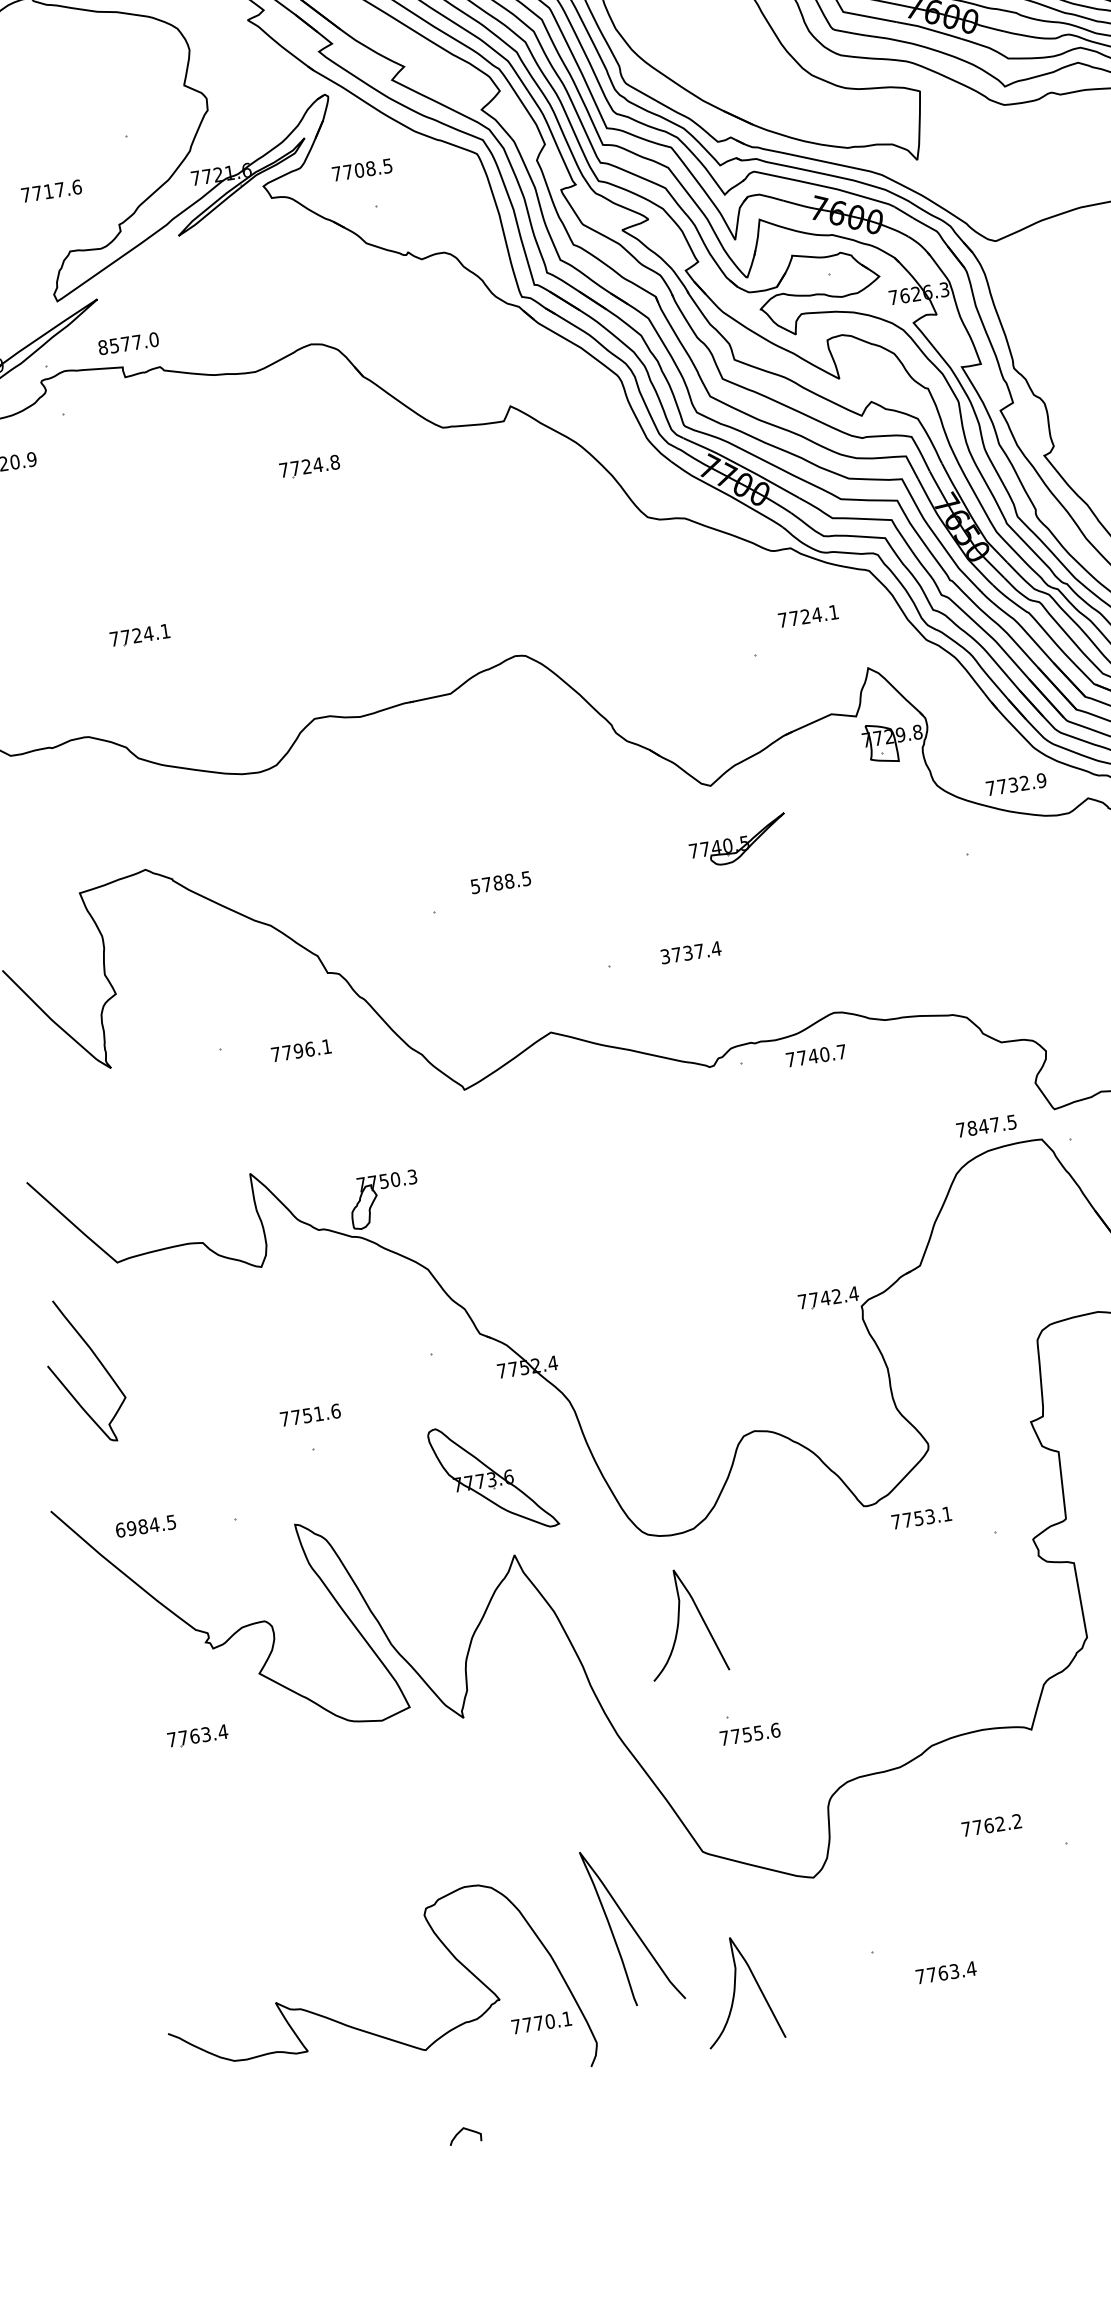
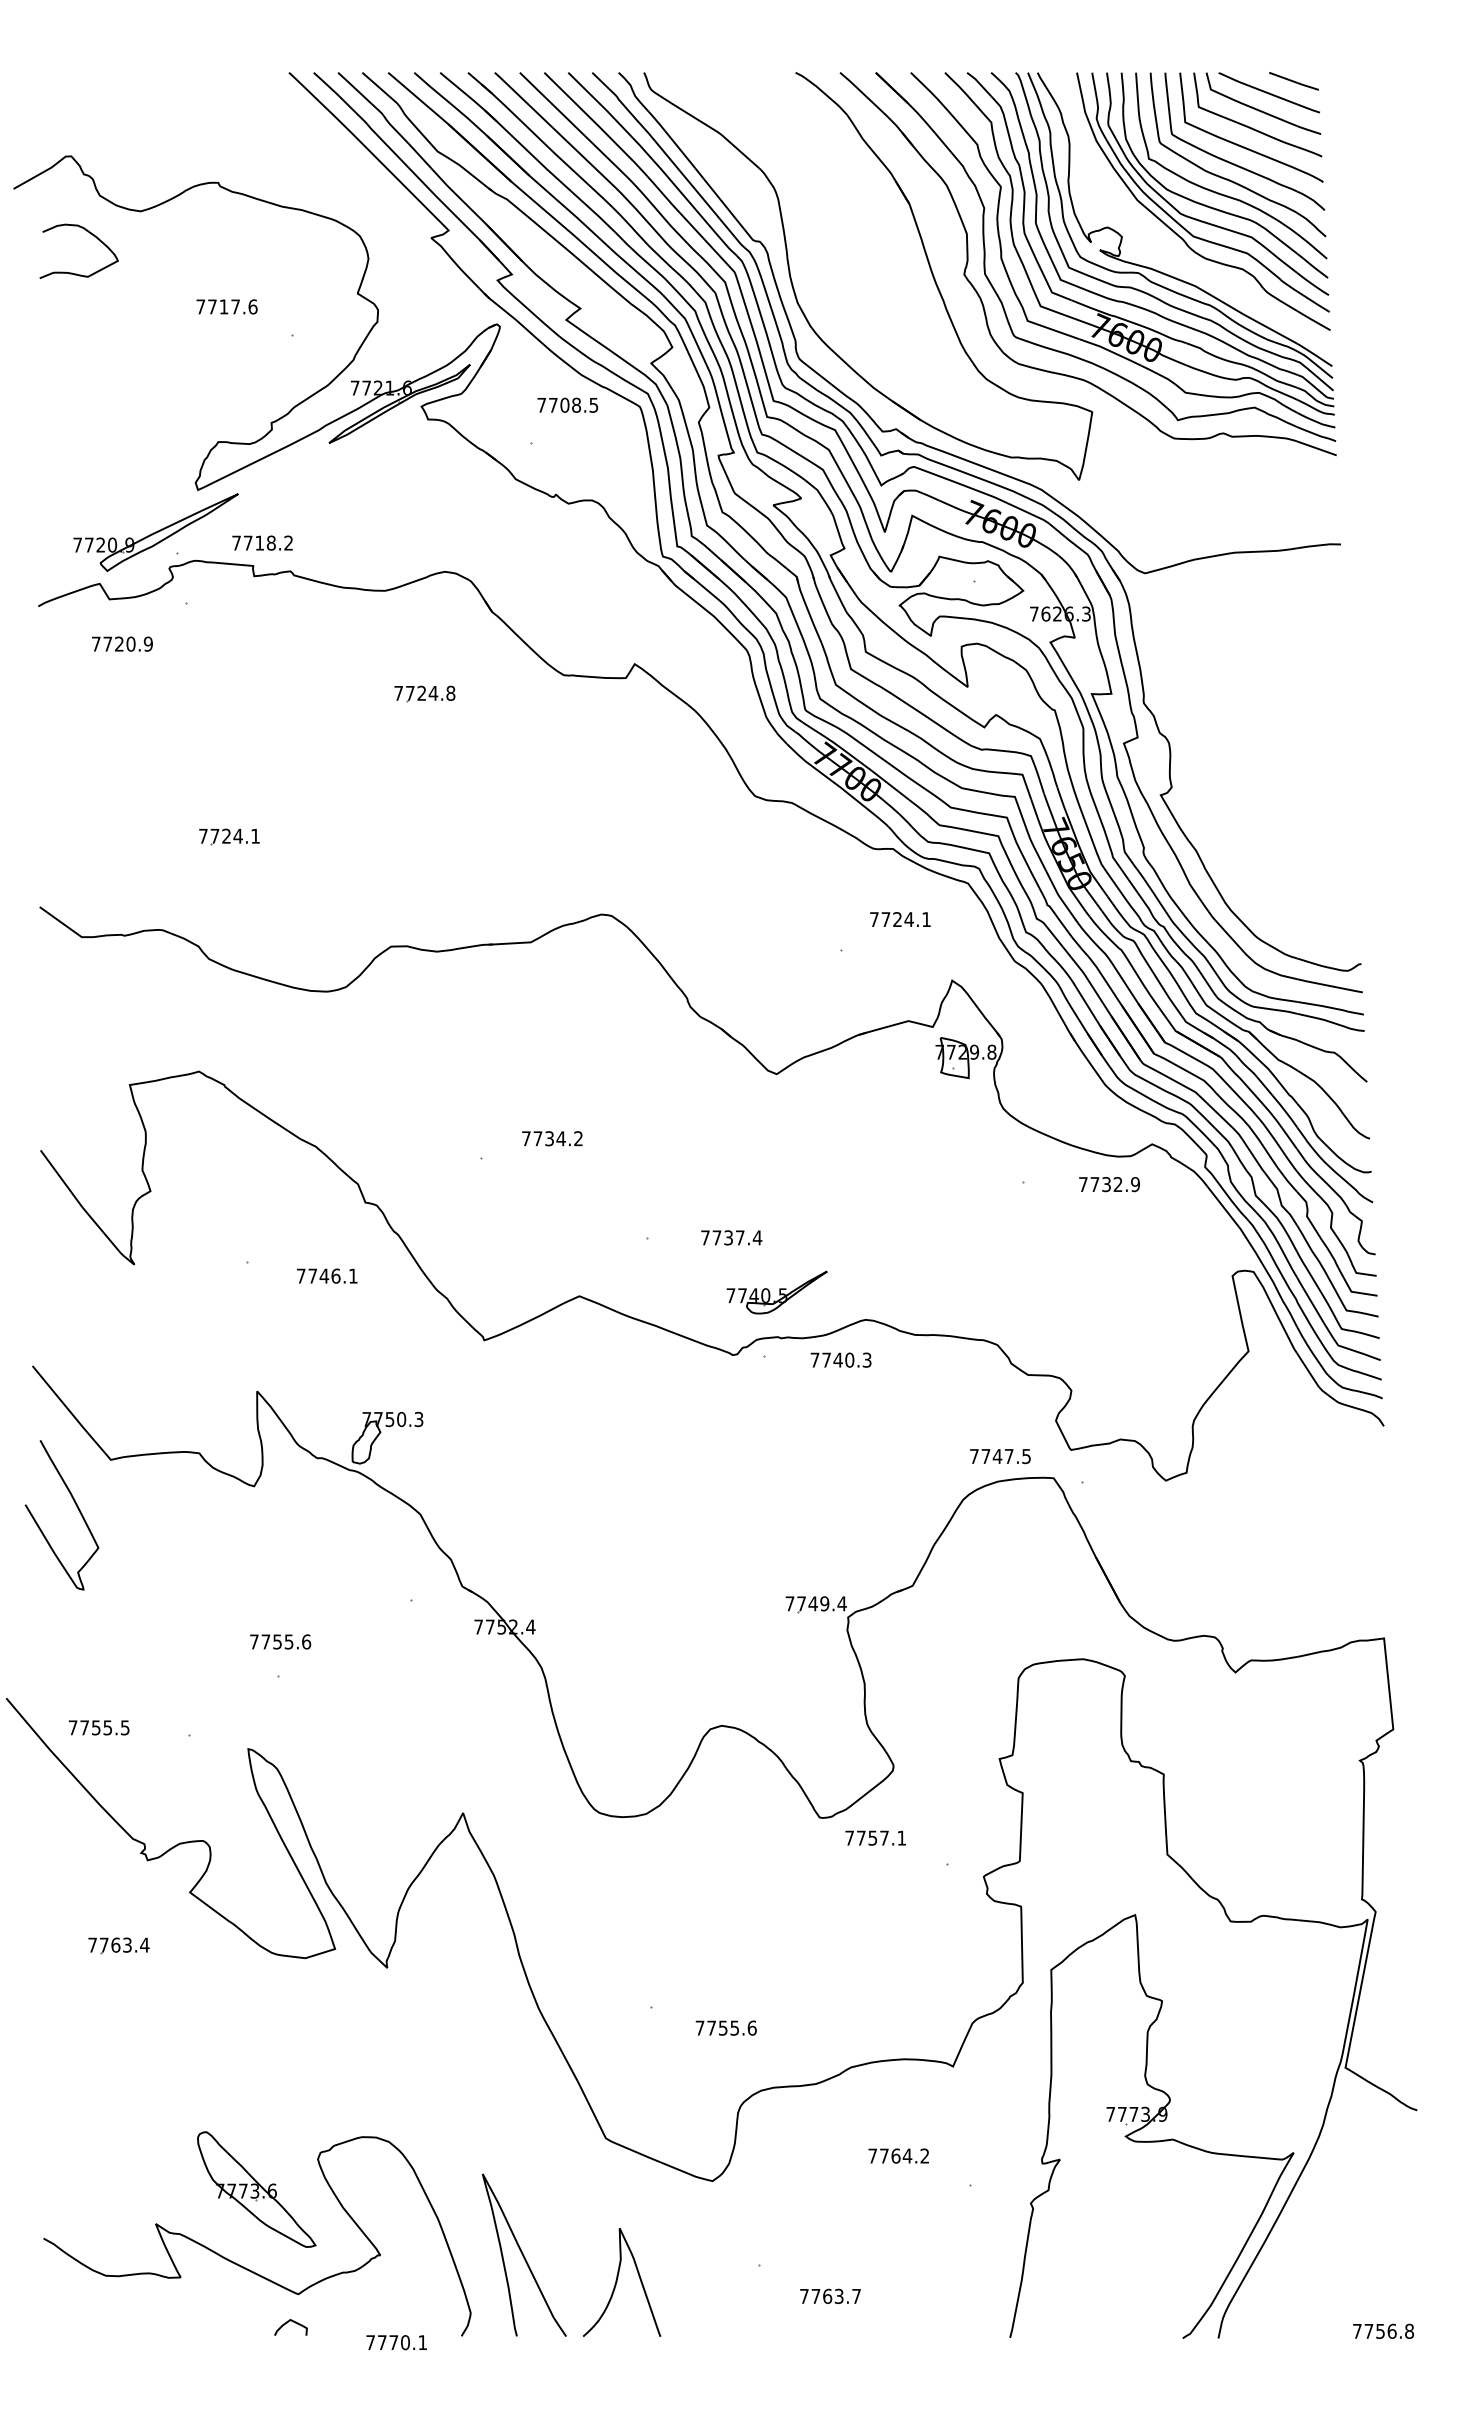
text: (361, 169) -> (567, 404), moved
text: (51, 190) -> (226, 306), moved
text: (128, 343) -> (262, 542), 8577.0 -> 7718.2
text: (1016, 784) -> (1109, 1184), moved
part: (737, 841) -> (776, 1292), moved
text: (501, 882) -> (552, 1138), 5788.5 -> 7734.2
text: (665, 956) -> (705, 1237), 3737.4 -> 7737.4
text: (298, 1050) -> (324, 1275), 7796.1 -> 7746.1
text: (841, 1051) -> (866, 1359), 7740.7 -> 7740.3
text: (971, 1128) -> (985, 1456), 7847.5 -> 7747.5
text: (836, 1296) -> (824, 1603), 7742.4 -> 7749.4
curve: (96, 1359) -> (75, 1505), moved
text: (318, 1413) -> (288, 1641), 7751.6 -> 7755.6
part: (493, 1477) -> (256, 2189), moved
text: (930, 1516) -> (884, 1837), 7753.1 -> 7757.1
text: (137, 1527) -> (90, 1727), 6984.5 -> 7755.5
curve: (679, 1623) -> (617, 1906), removed
text: (749, 1733) -> (725, 2027), moved
text: (1000, 1823) -> (907, 2155), 7762.2 -> 7764.2
curve: (631, 1924) -> (523, 2254), moved
text: (971, 1968) -> (856, 2296), 7763.4 -> 7763.7
text: (541, 2022) -> (396, 2342), moved
curve: (461, 2132) -> (287, 2323), moved

